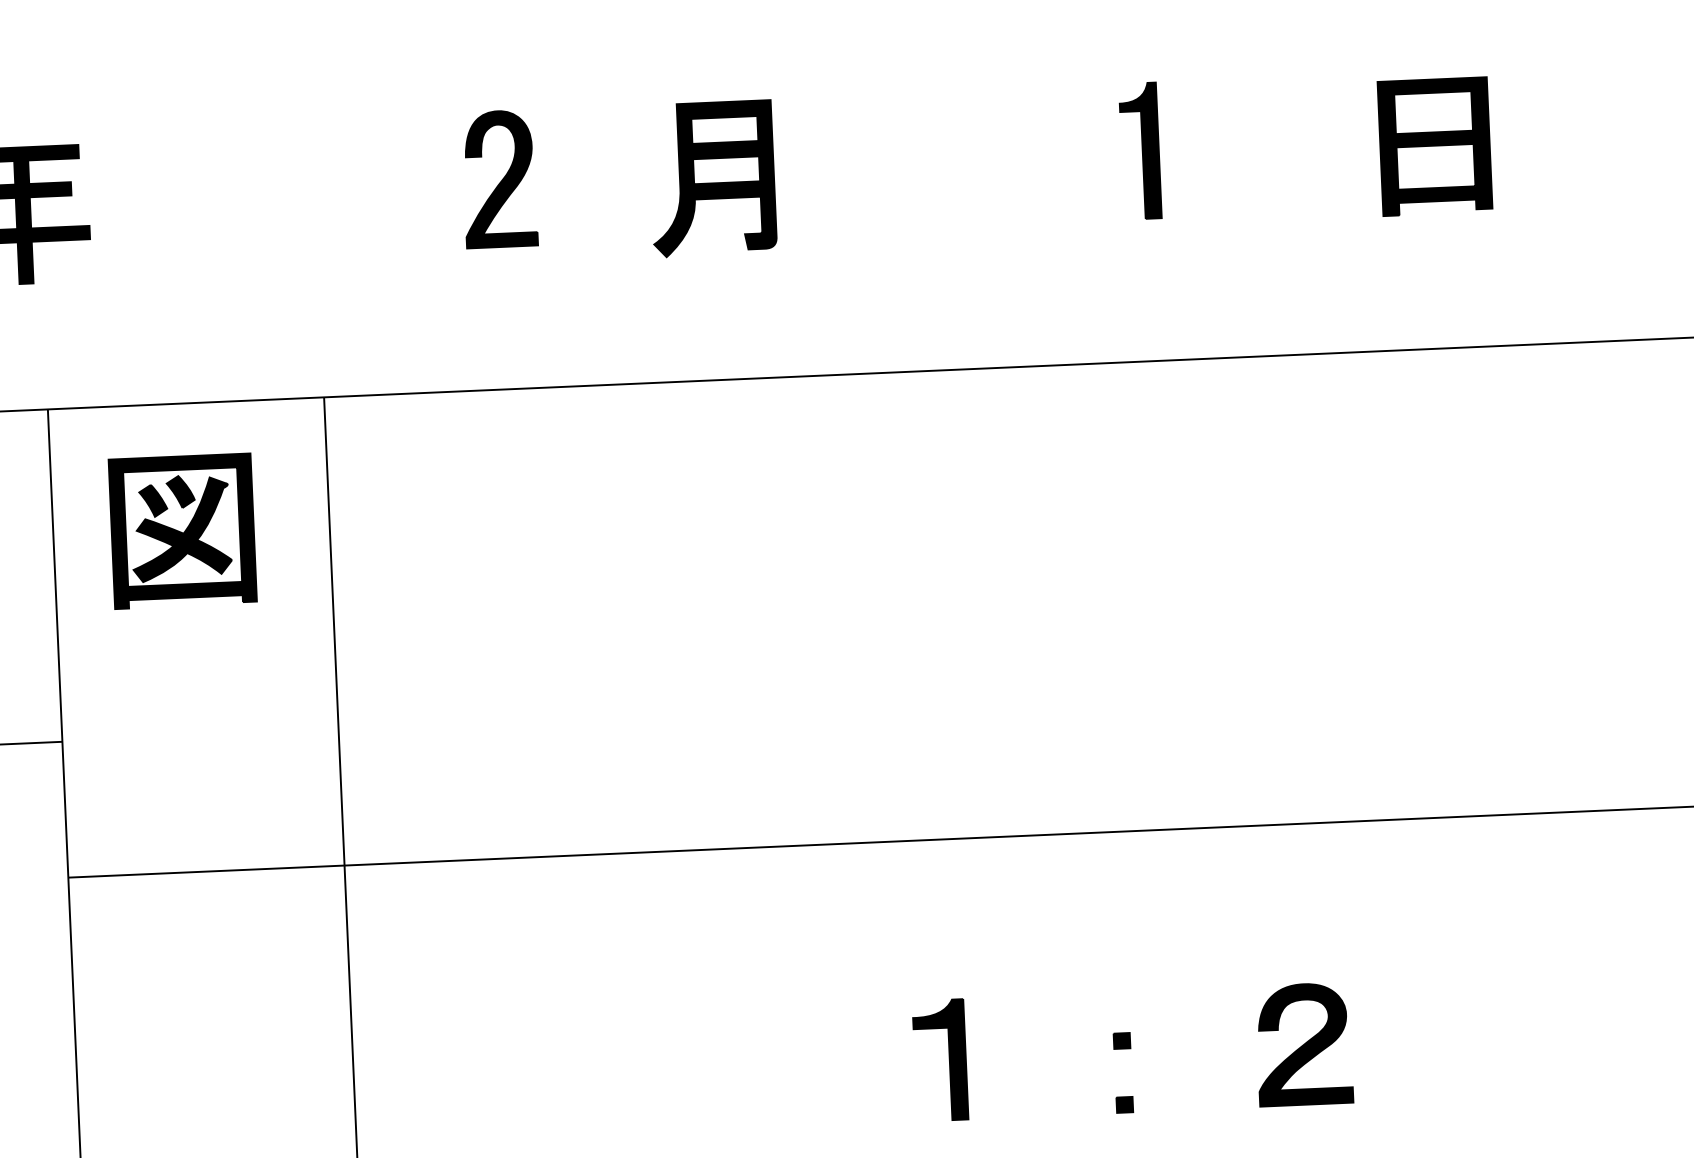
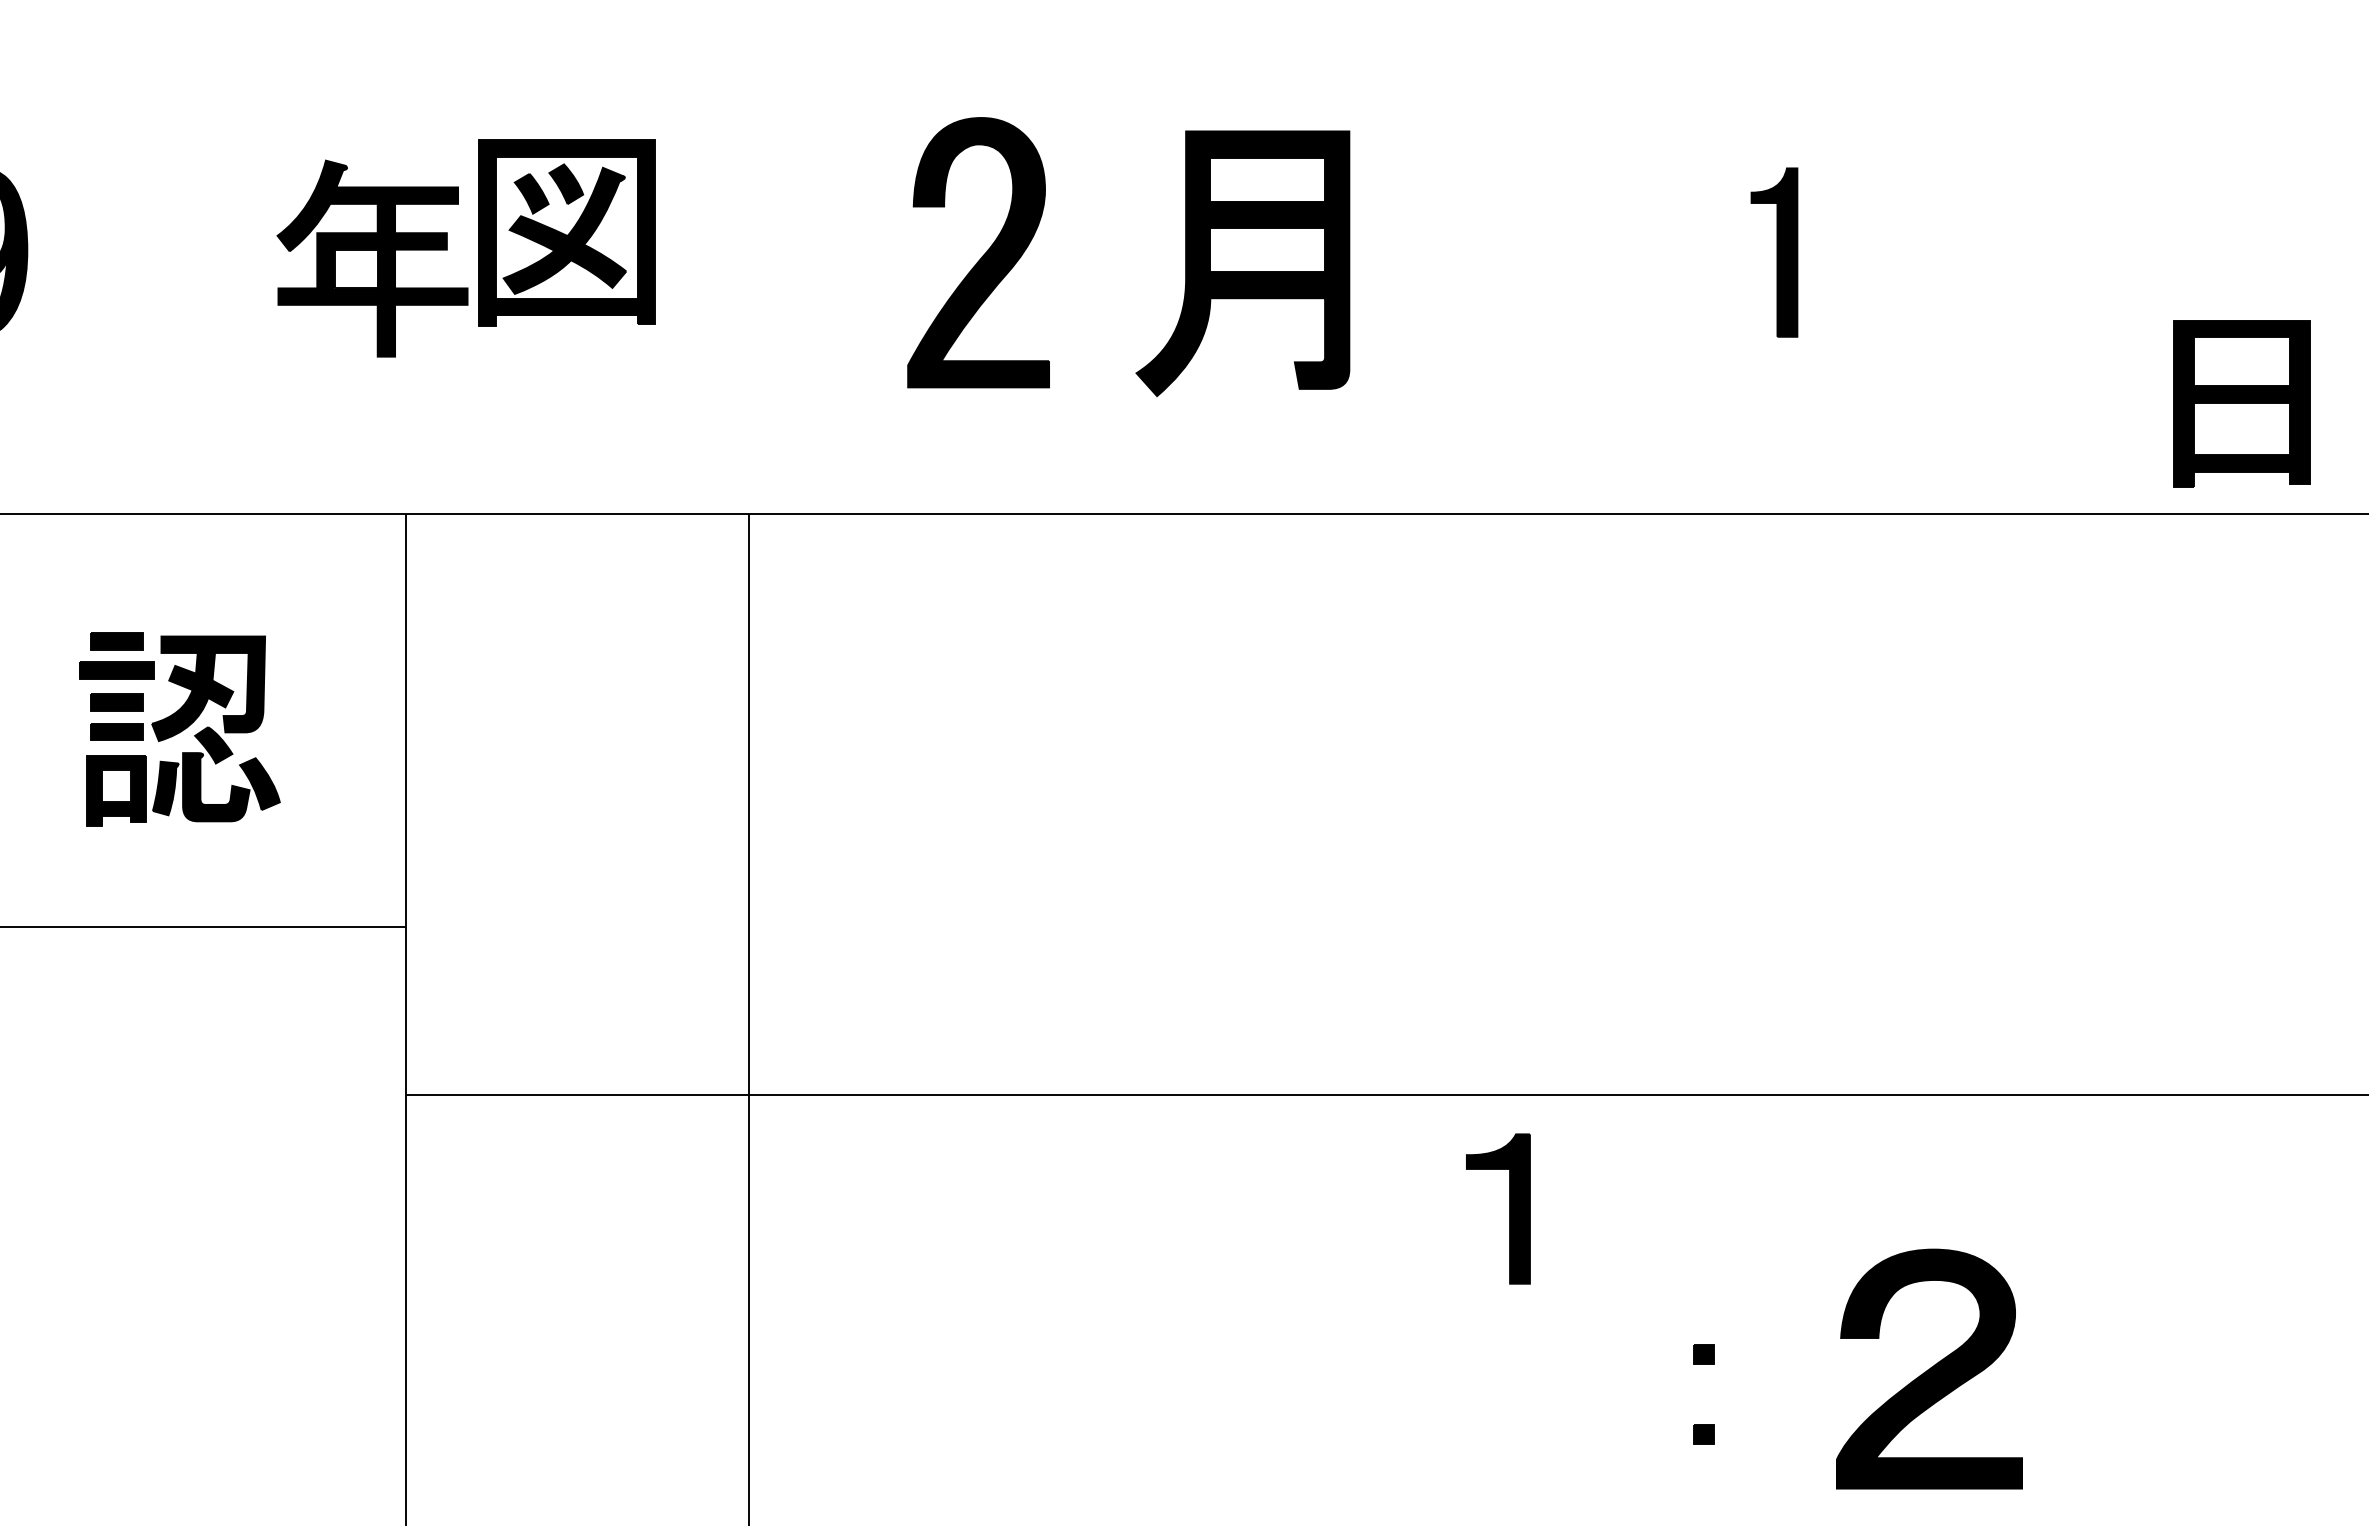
part: (1434, 146) -> (2241, 403), moved
part: (712, 178) -> (1242, 263), size x1.4
part: (499, 179) -> (978, 252), size x1.6
part: (182, 530) -> (566, 232), moved
part: (1303, 1044) -> (1928, 1368), size x1.6
part: (949, 1059) -> (1509, 1208), moved

